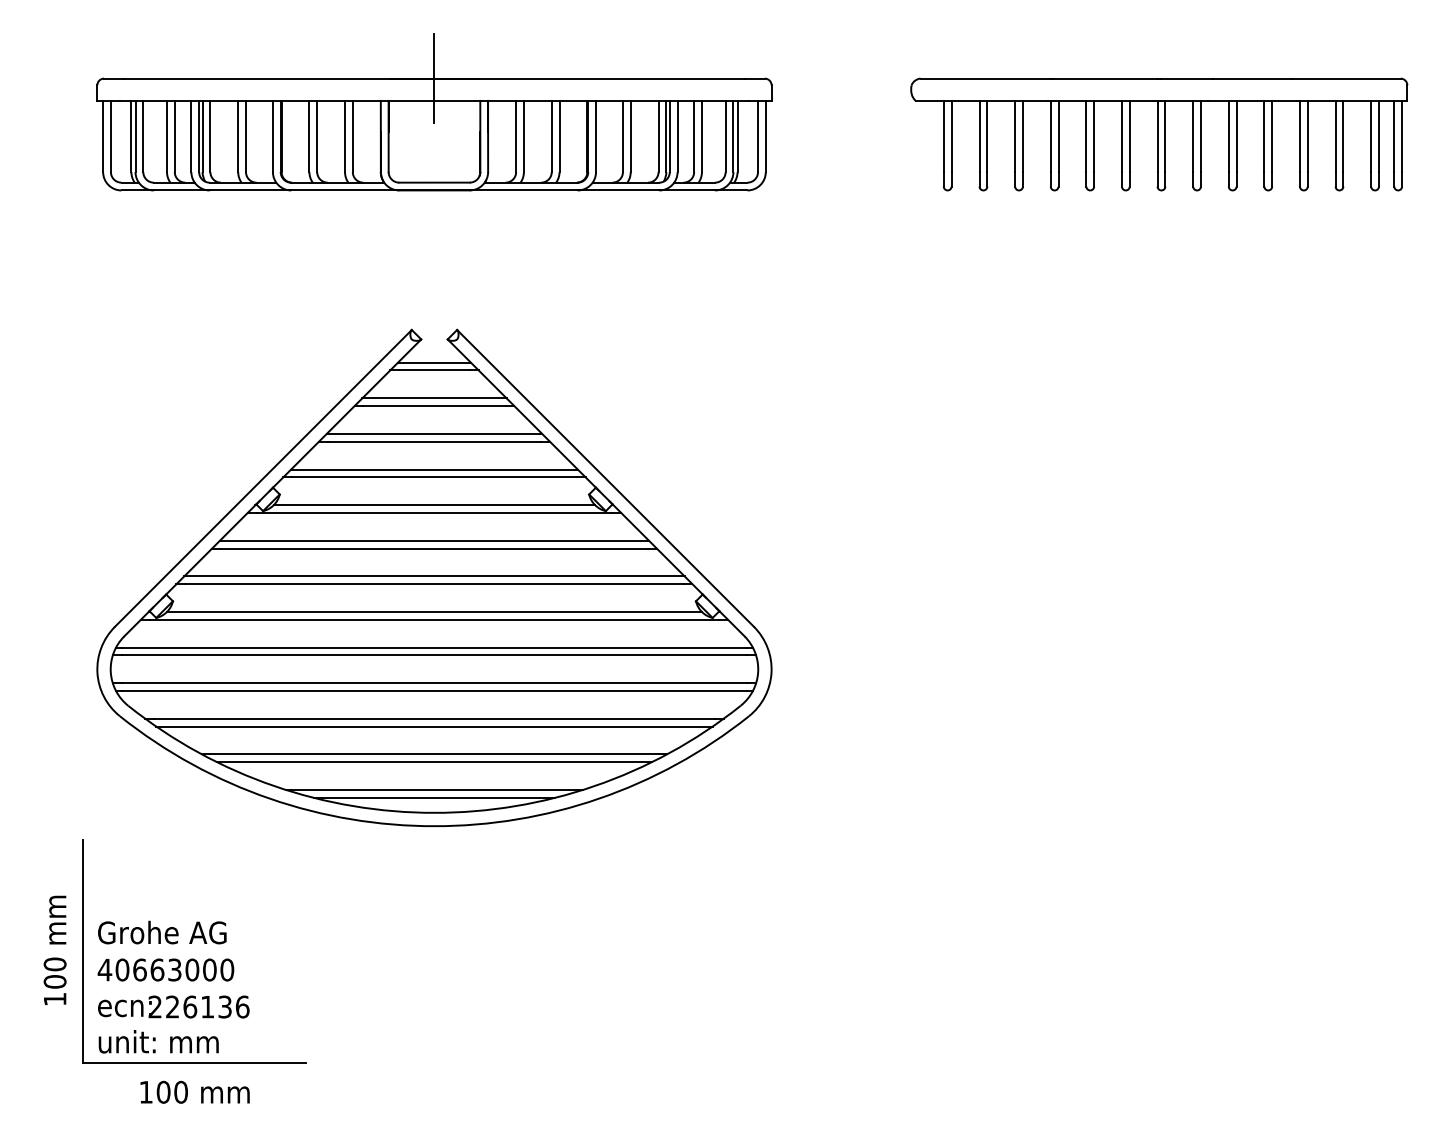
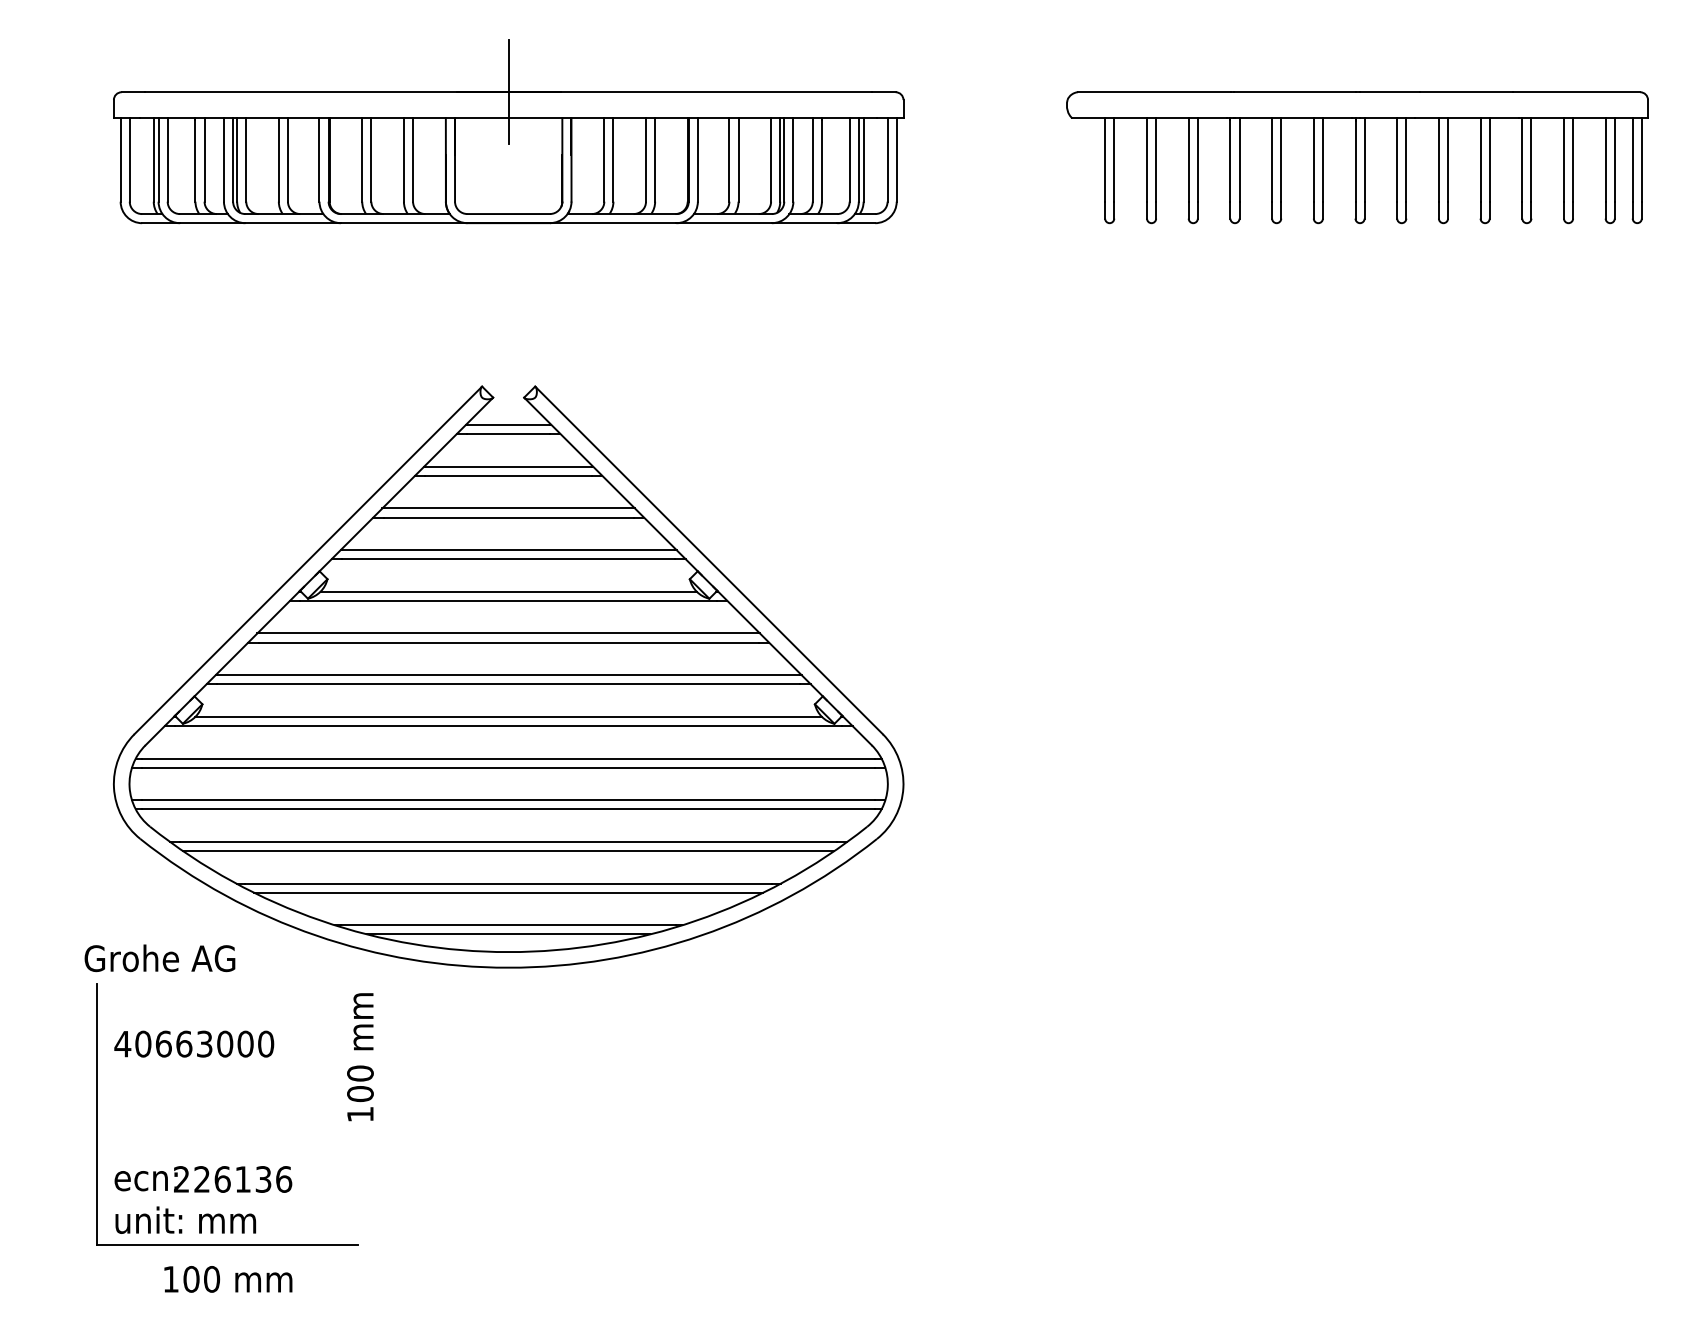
text: (161, 932) -> (159, 958), moved
text: (55, 950) -> (360, 1057), moved
text: (166, 969) -> (194, 1043), moved

